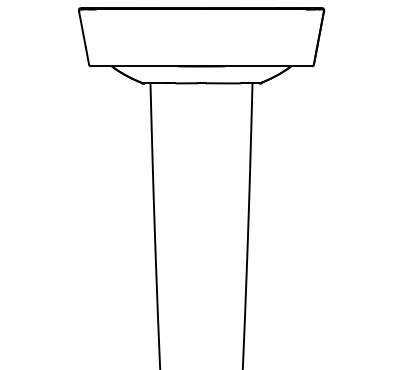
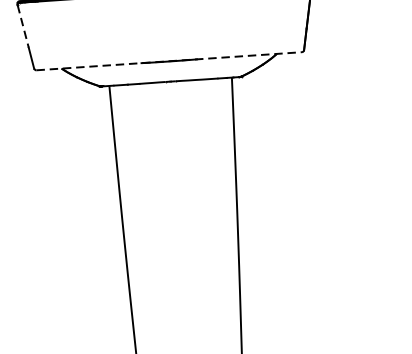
line: (82, 29) -> (23, 26), solid -> dashed
line: (201, 66) -> (169, 61), solid -> dashed

